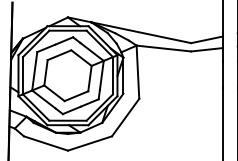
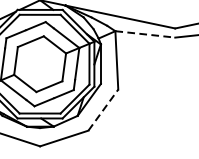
line: (164, 48) -> (145, 34), solid -> dashed
line: (125, 117) -> (103, 110), solid -> dashed

